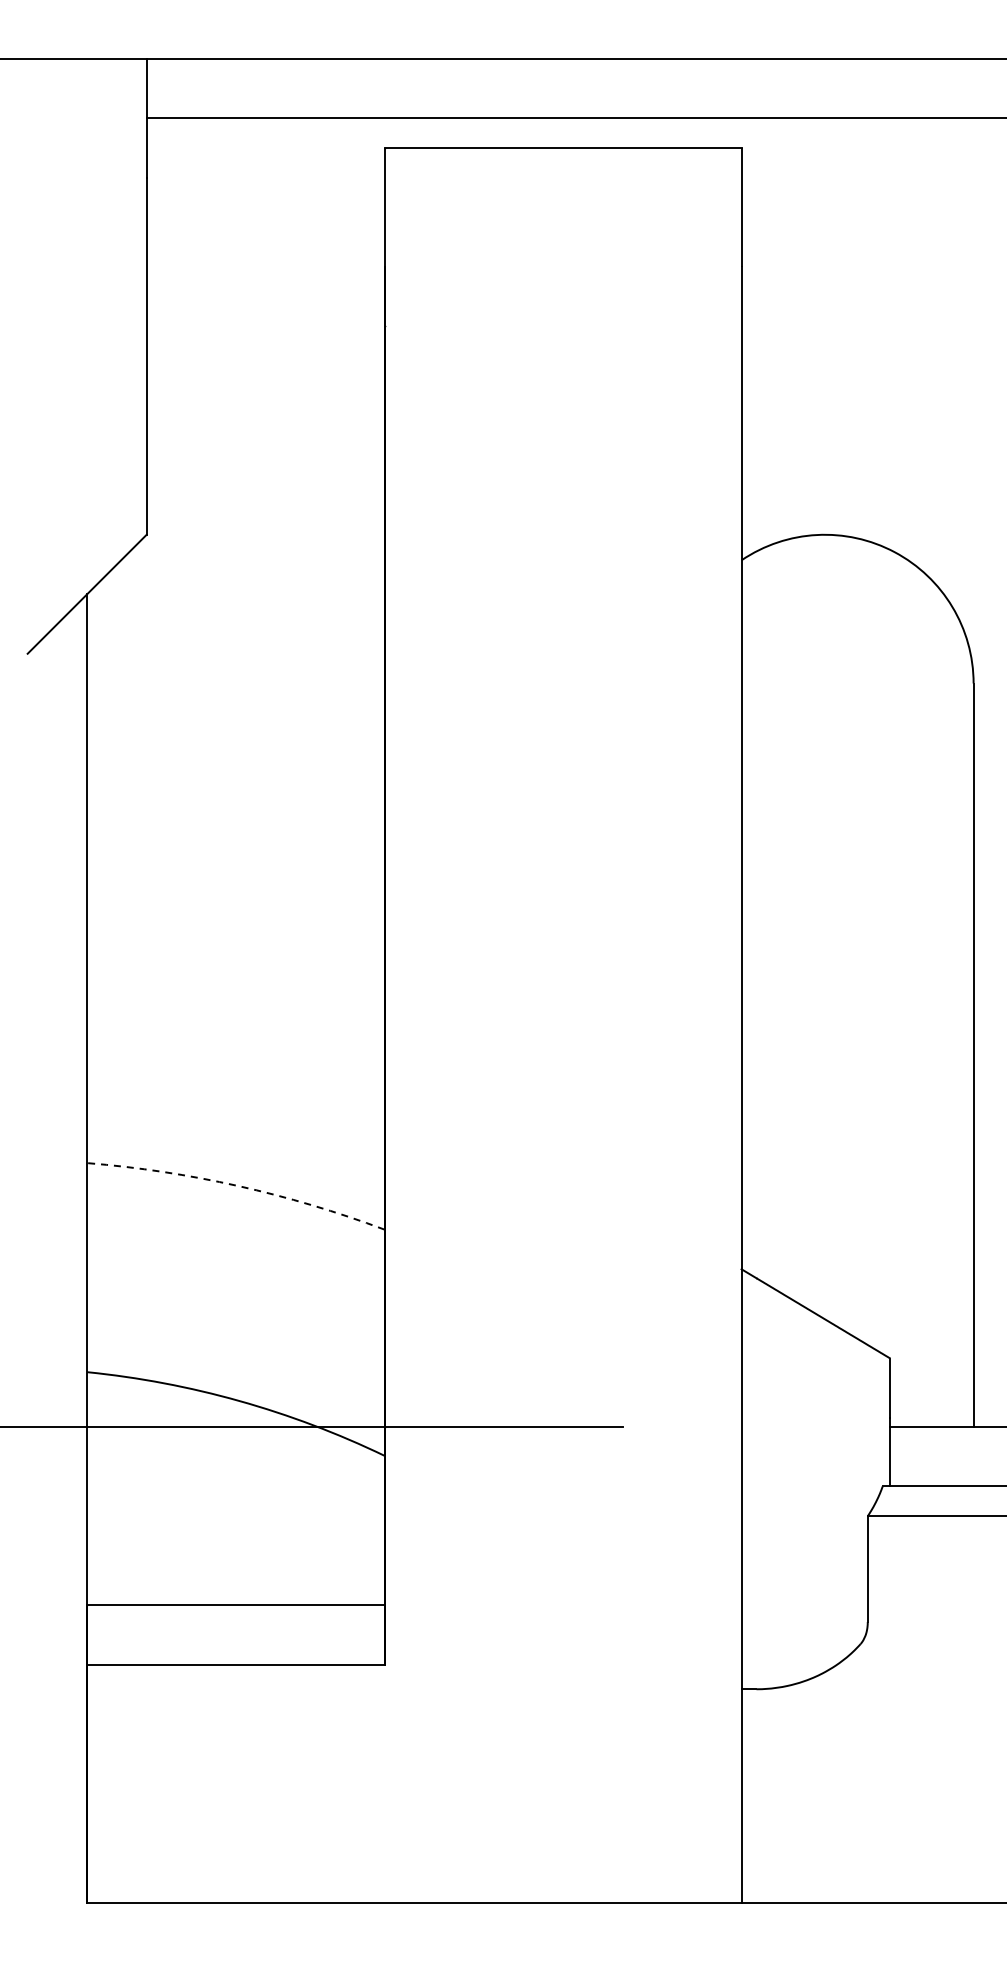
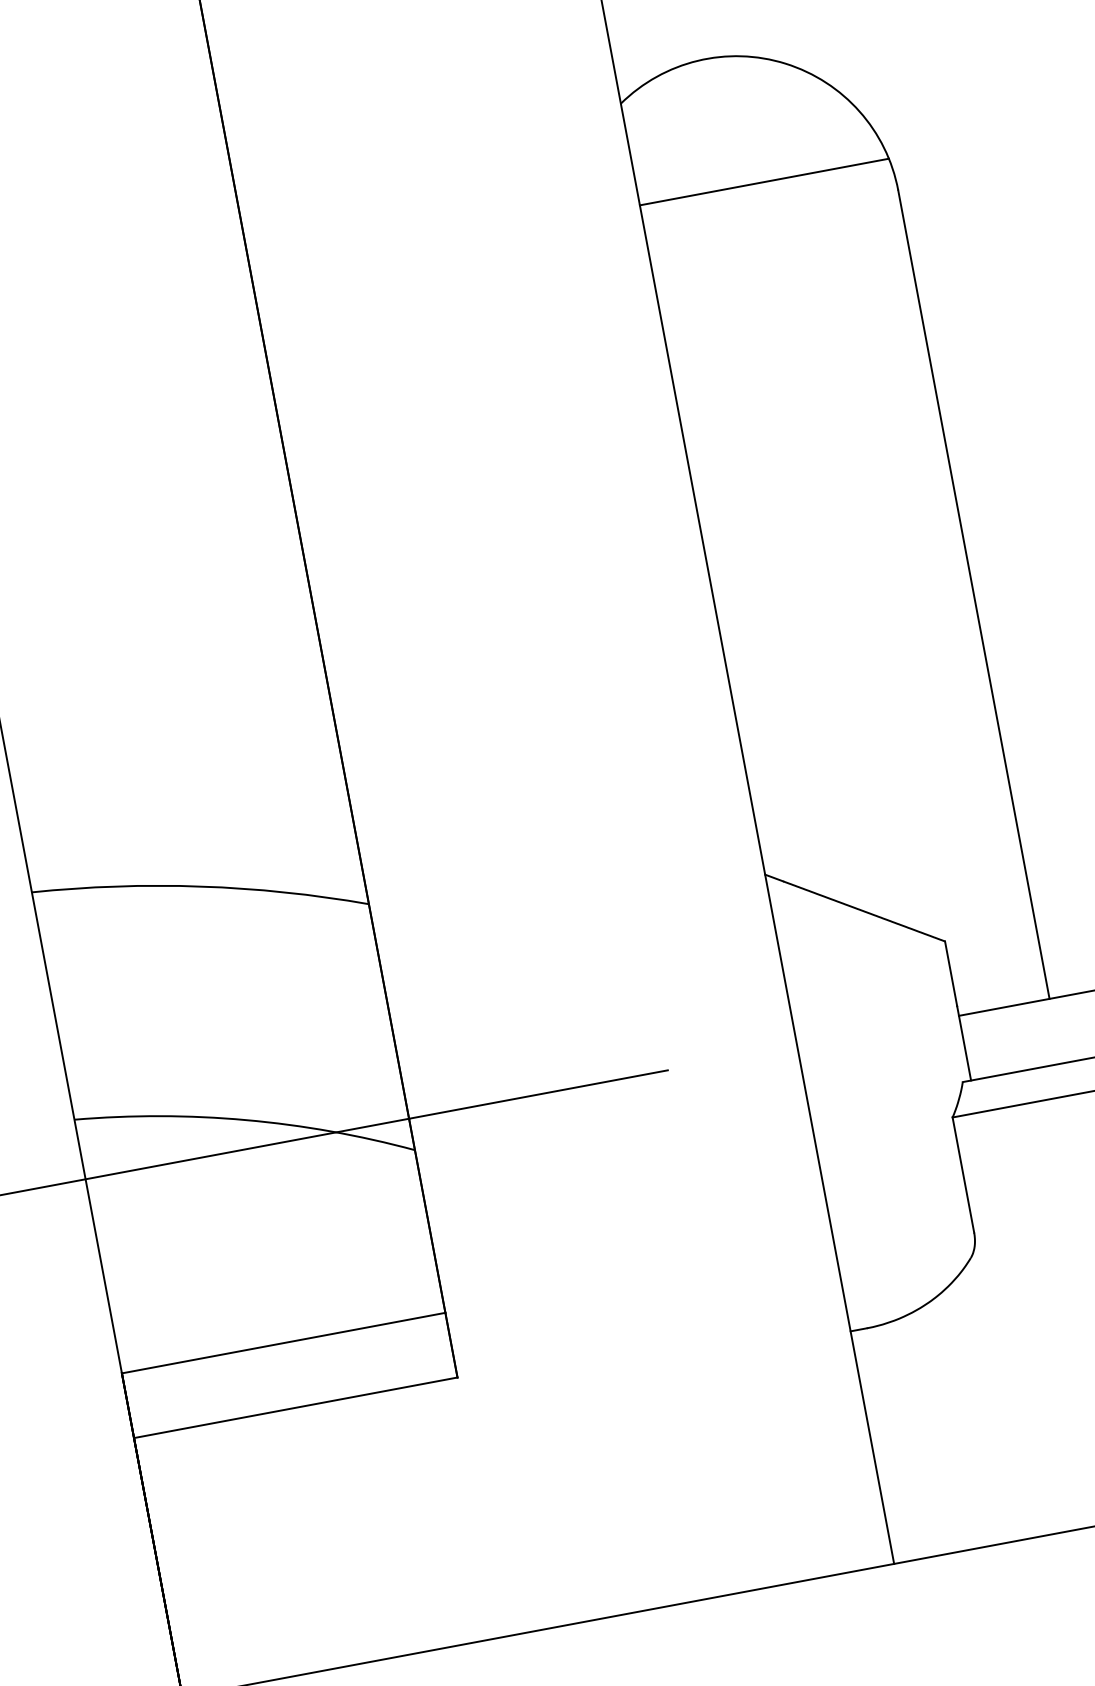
line: (855, 653) -> (763, 181), added
arc: (238, 1186) -> (201, 887), dashed -> solid

